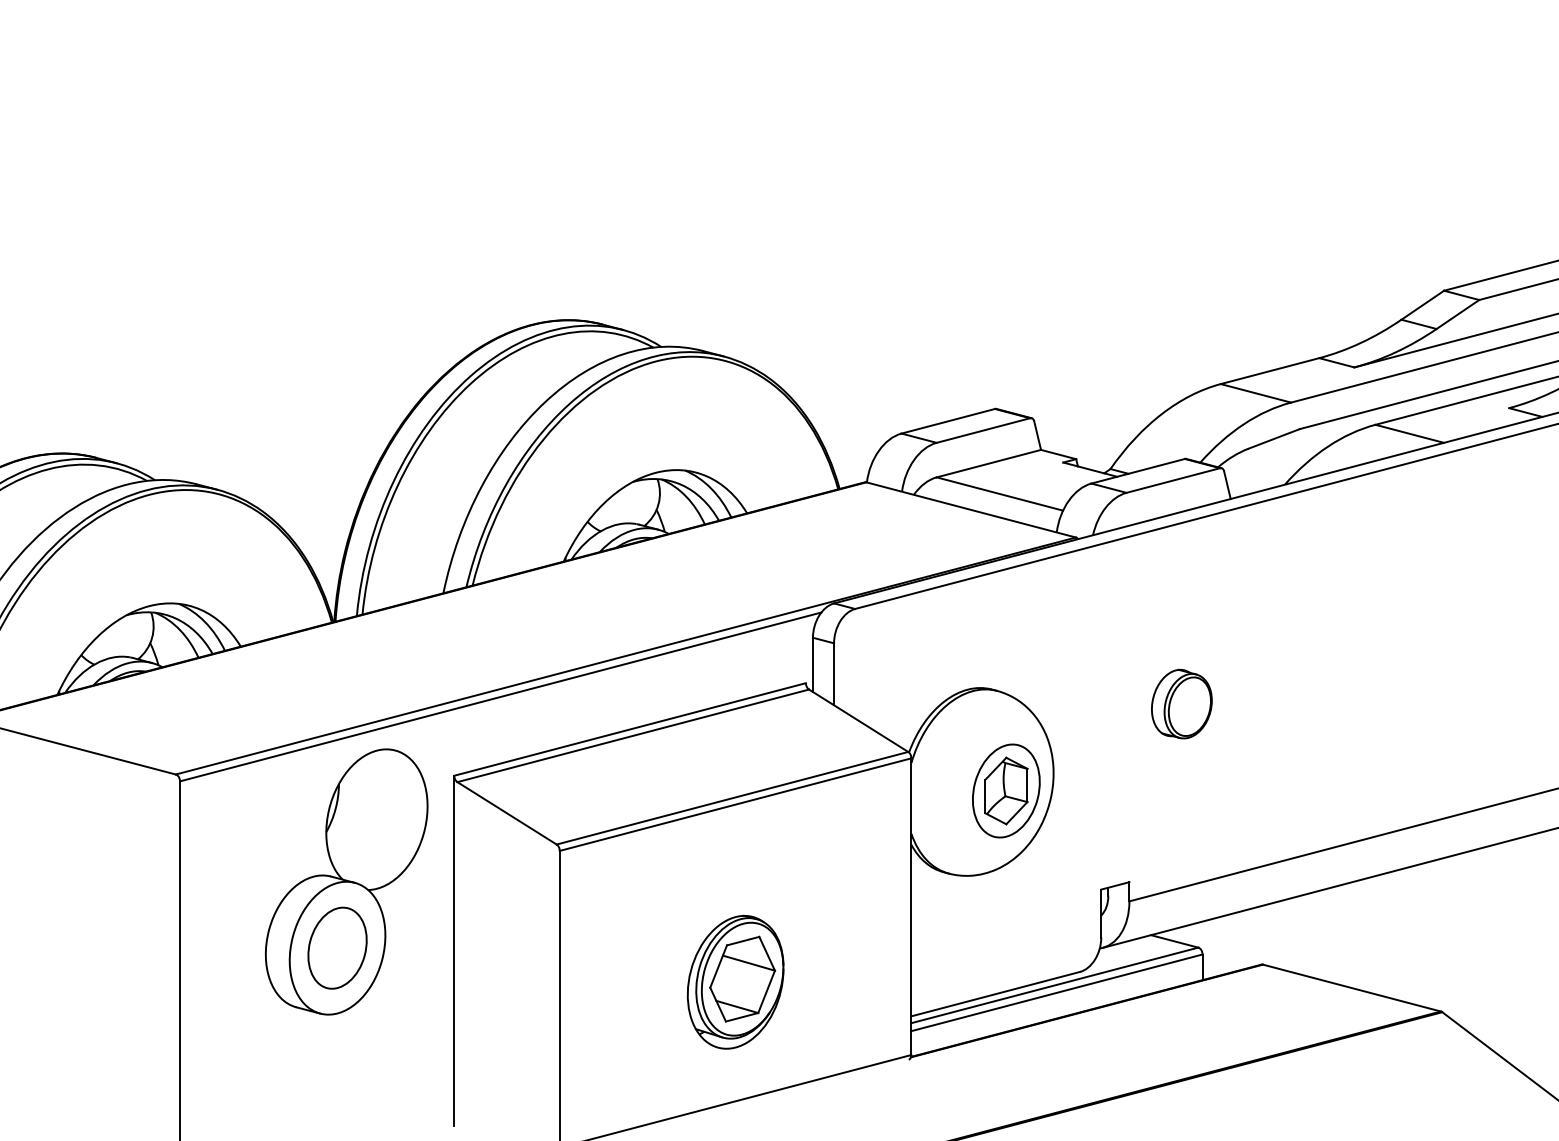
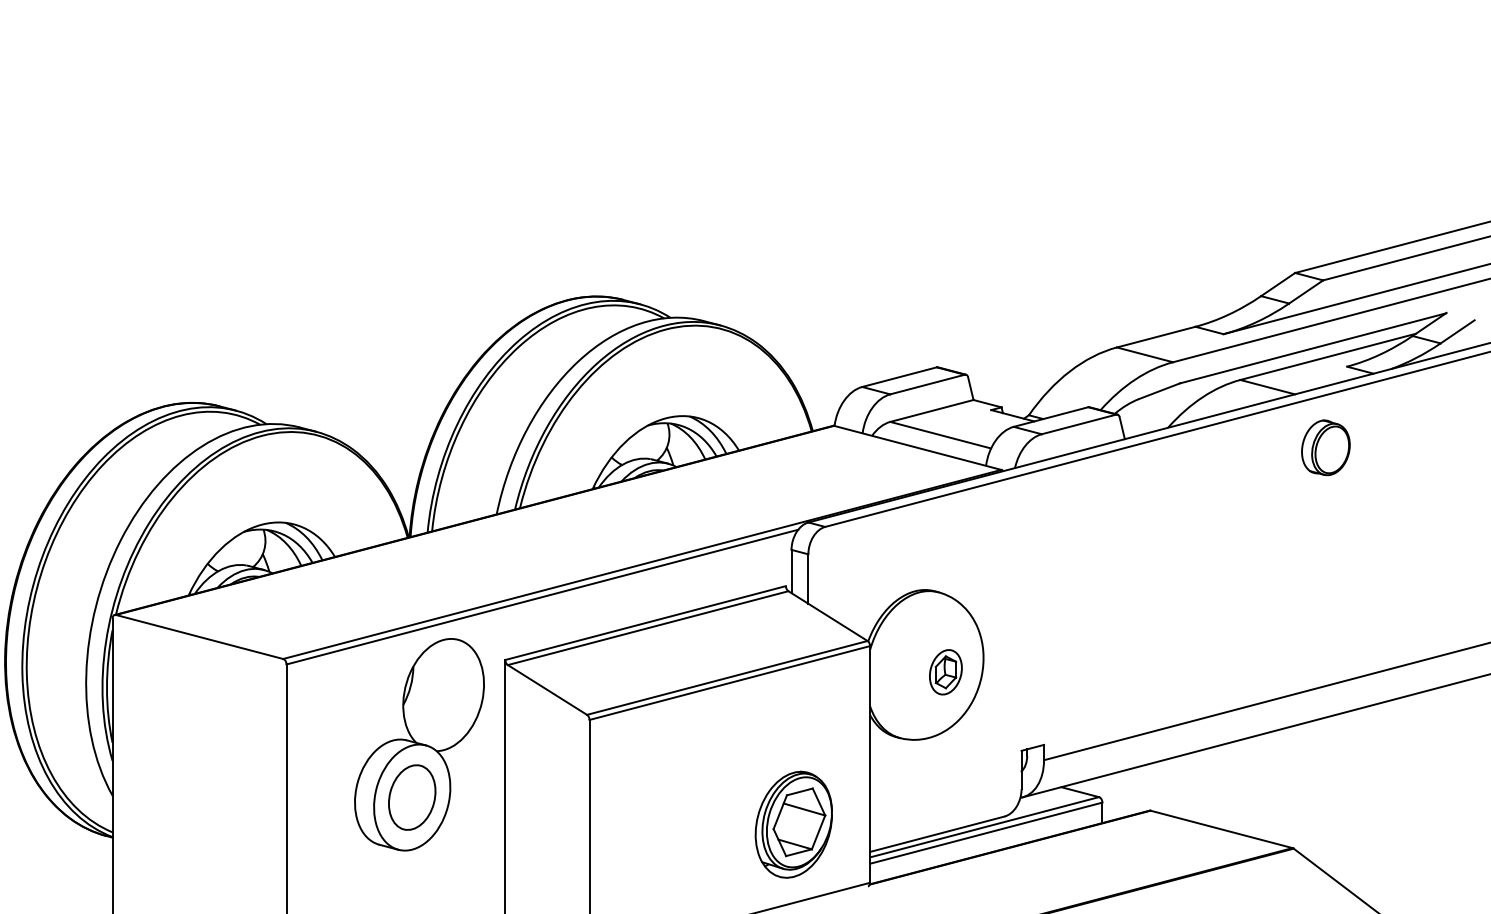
part: (1181, 703) -> (1325, 447), moved
part: (1005, 791) -> (945, 672), size x0.6
part: (735, 981) -> (793, 824), moved

